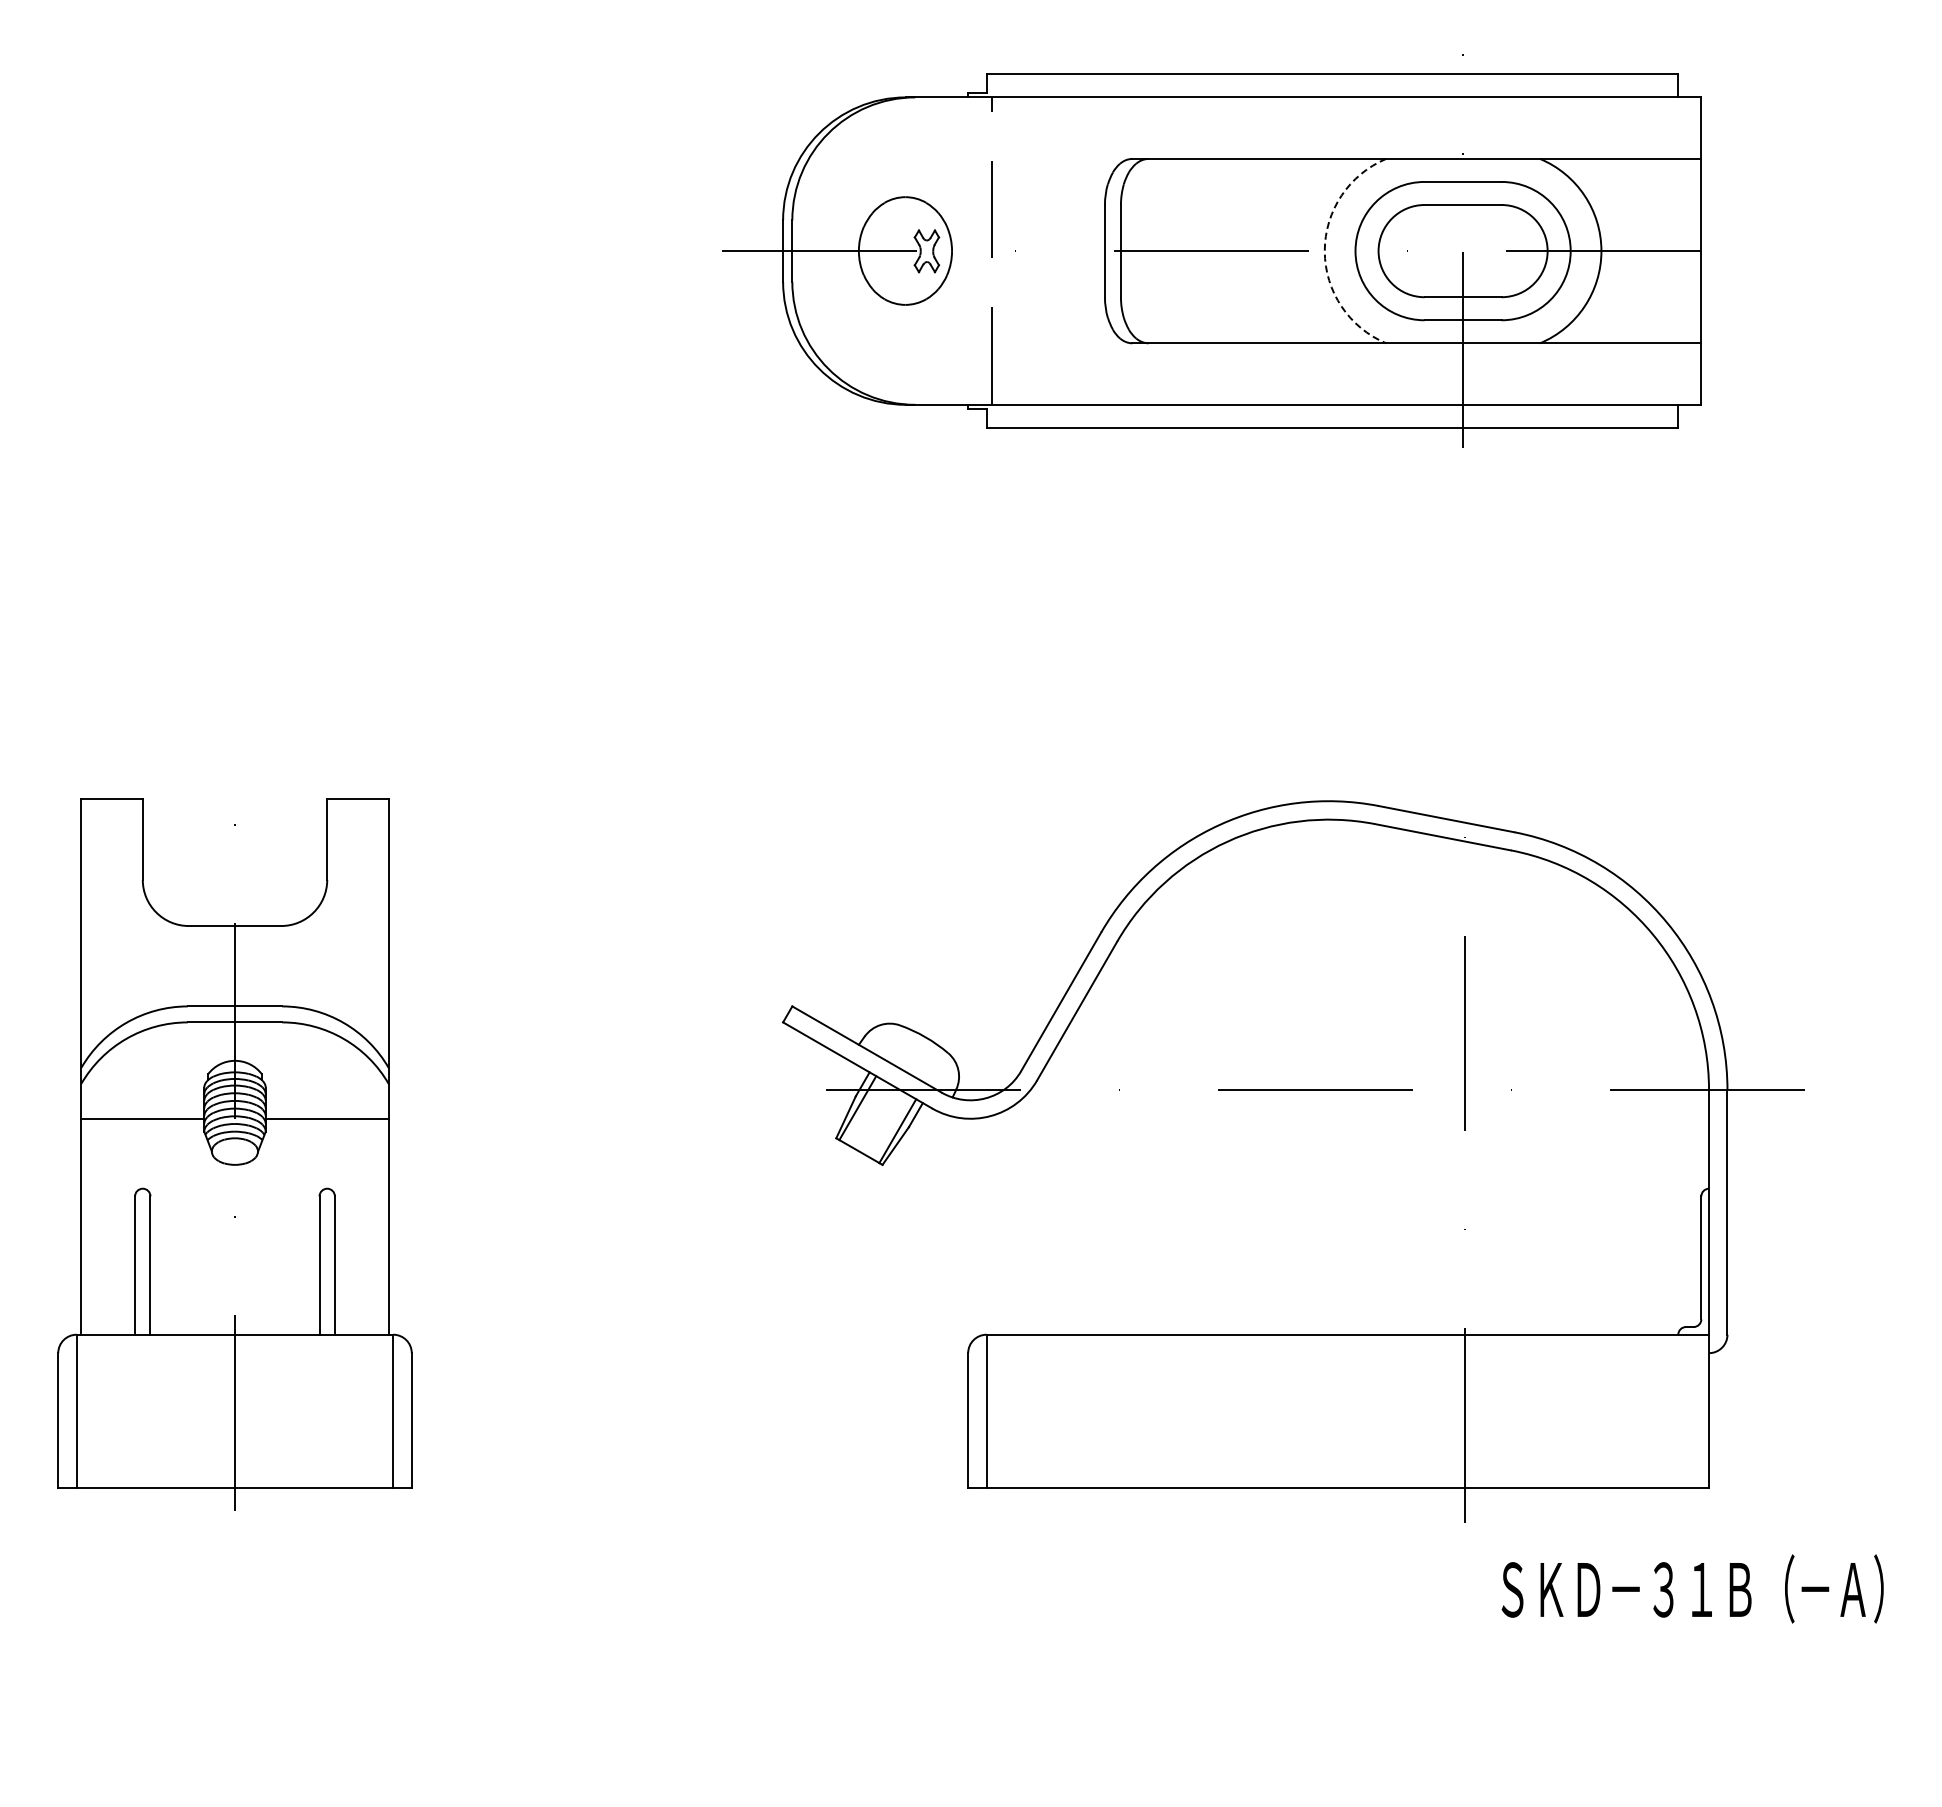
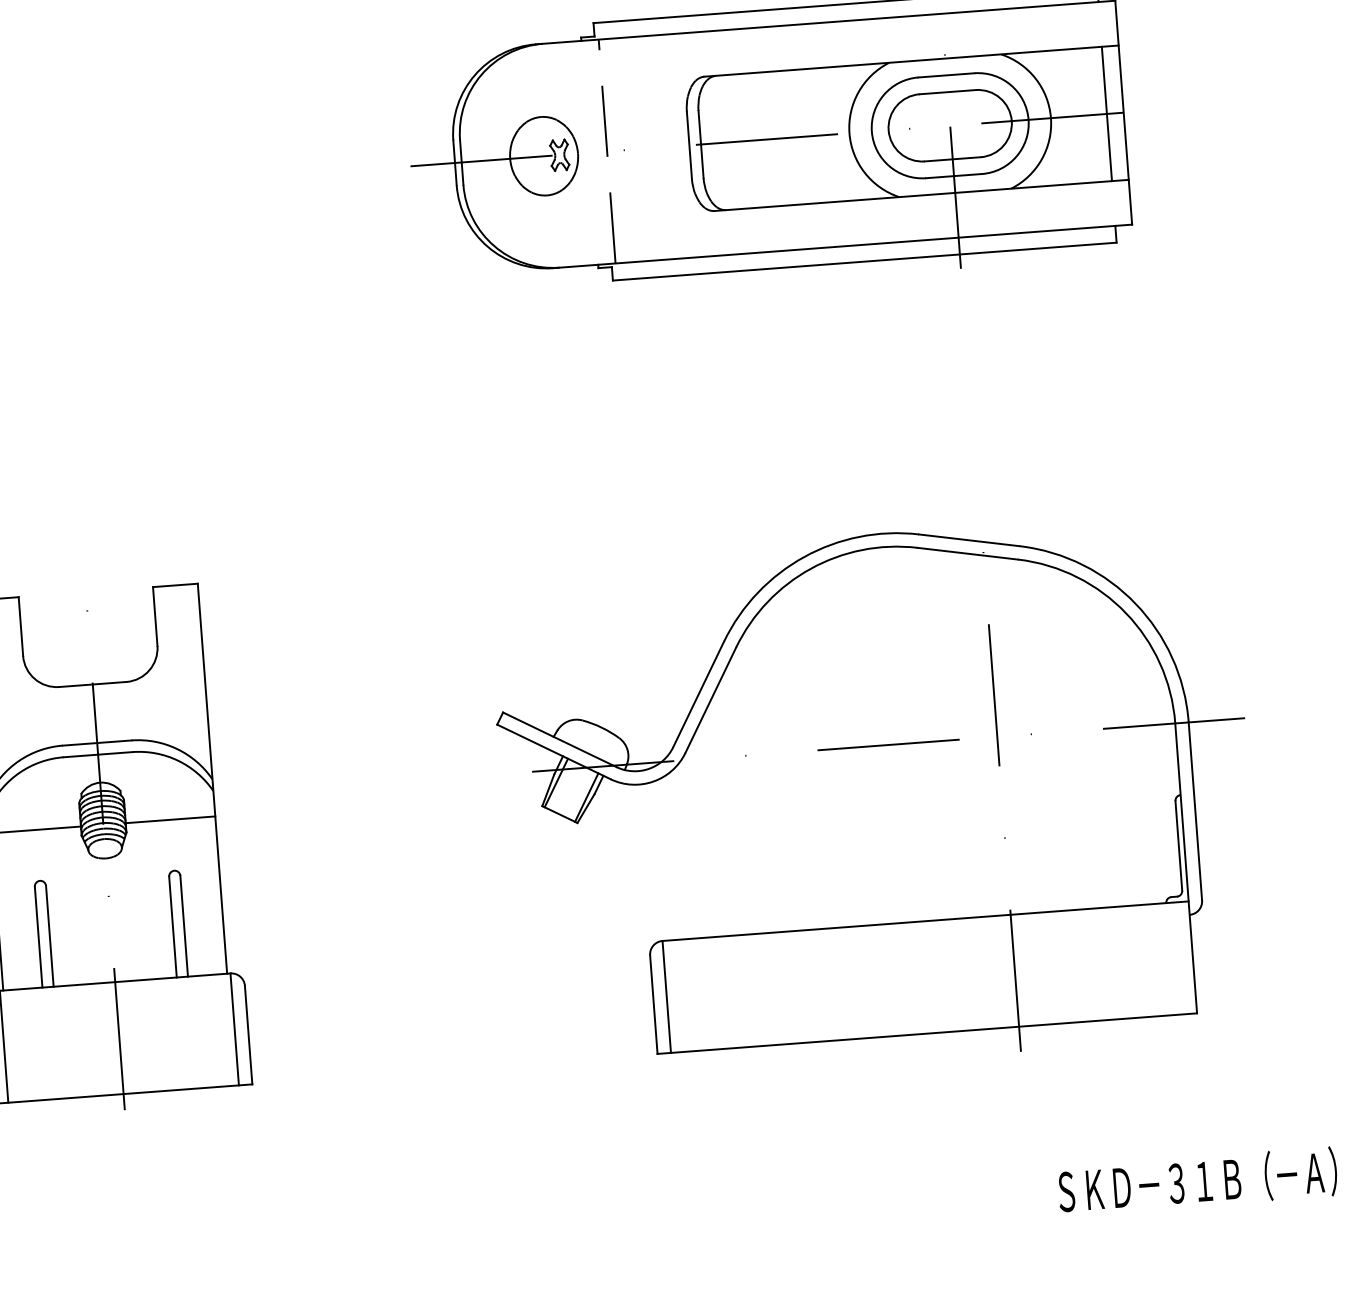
line: (1678, 250) -> (1107, 113), added
arc: (1324, 251) -> (849, 133), dashed -> solid
text: (1692, 1588) -> (1197, 1181), moved

